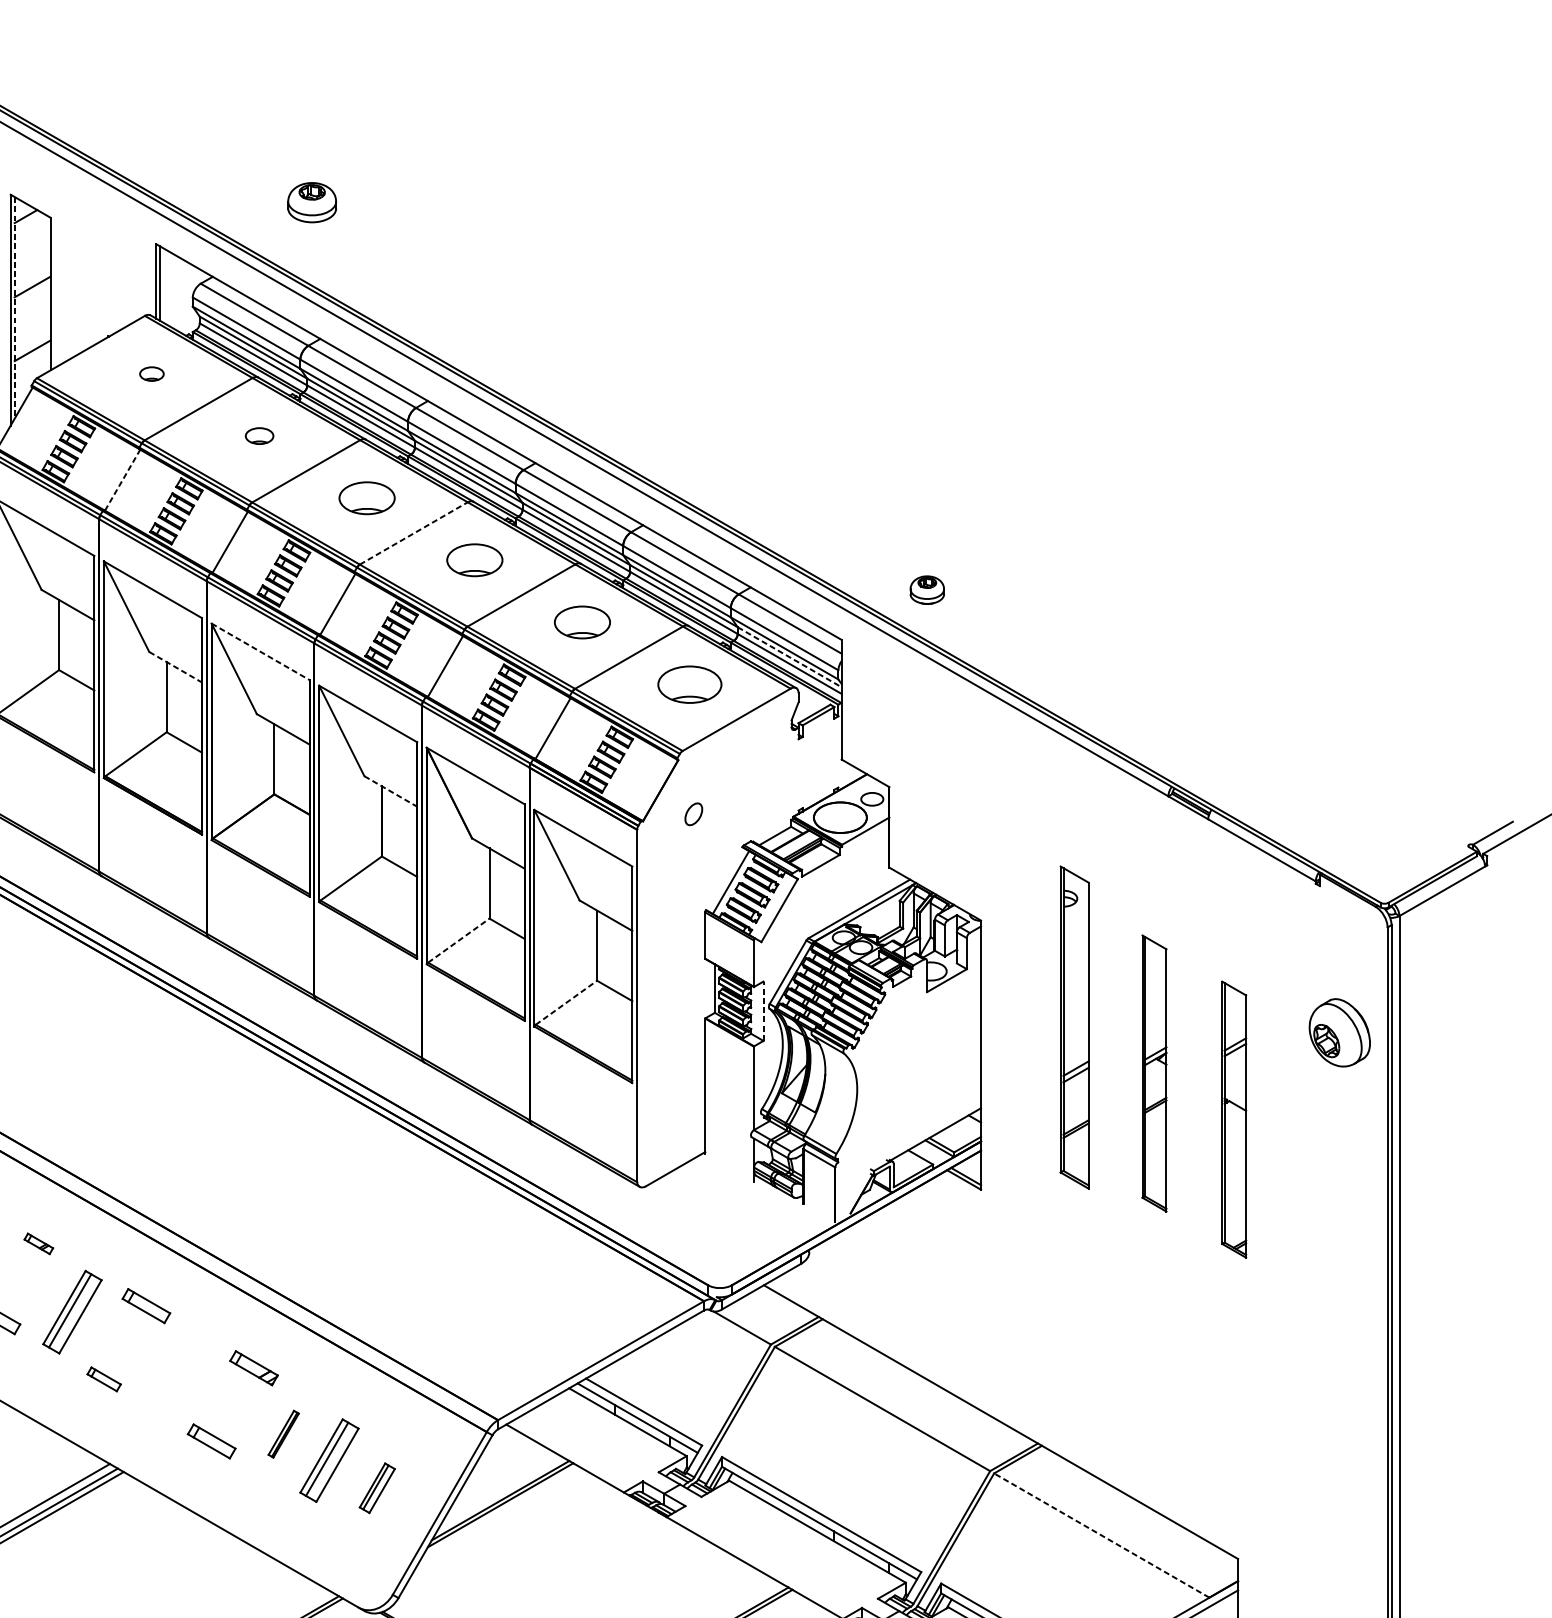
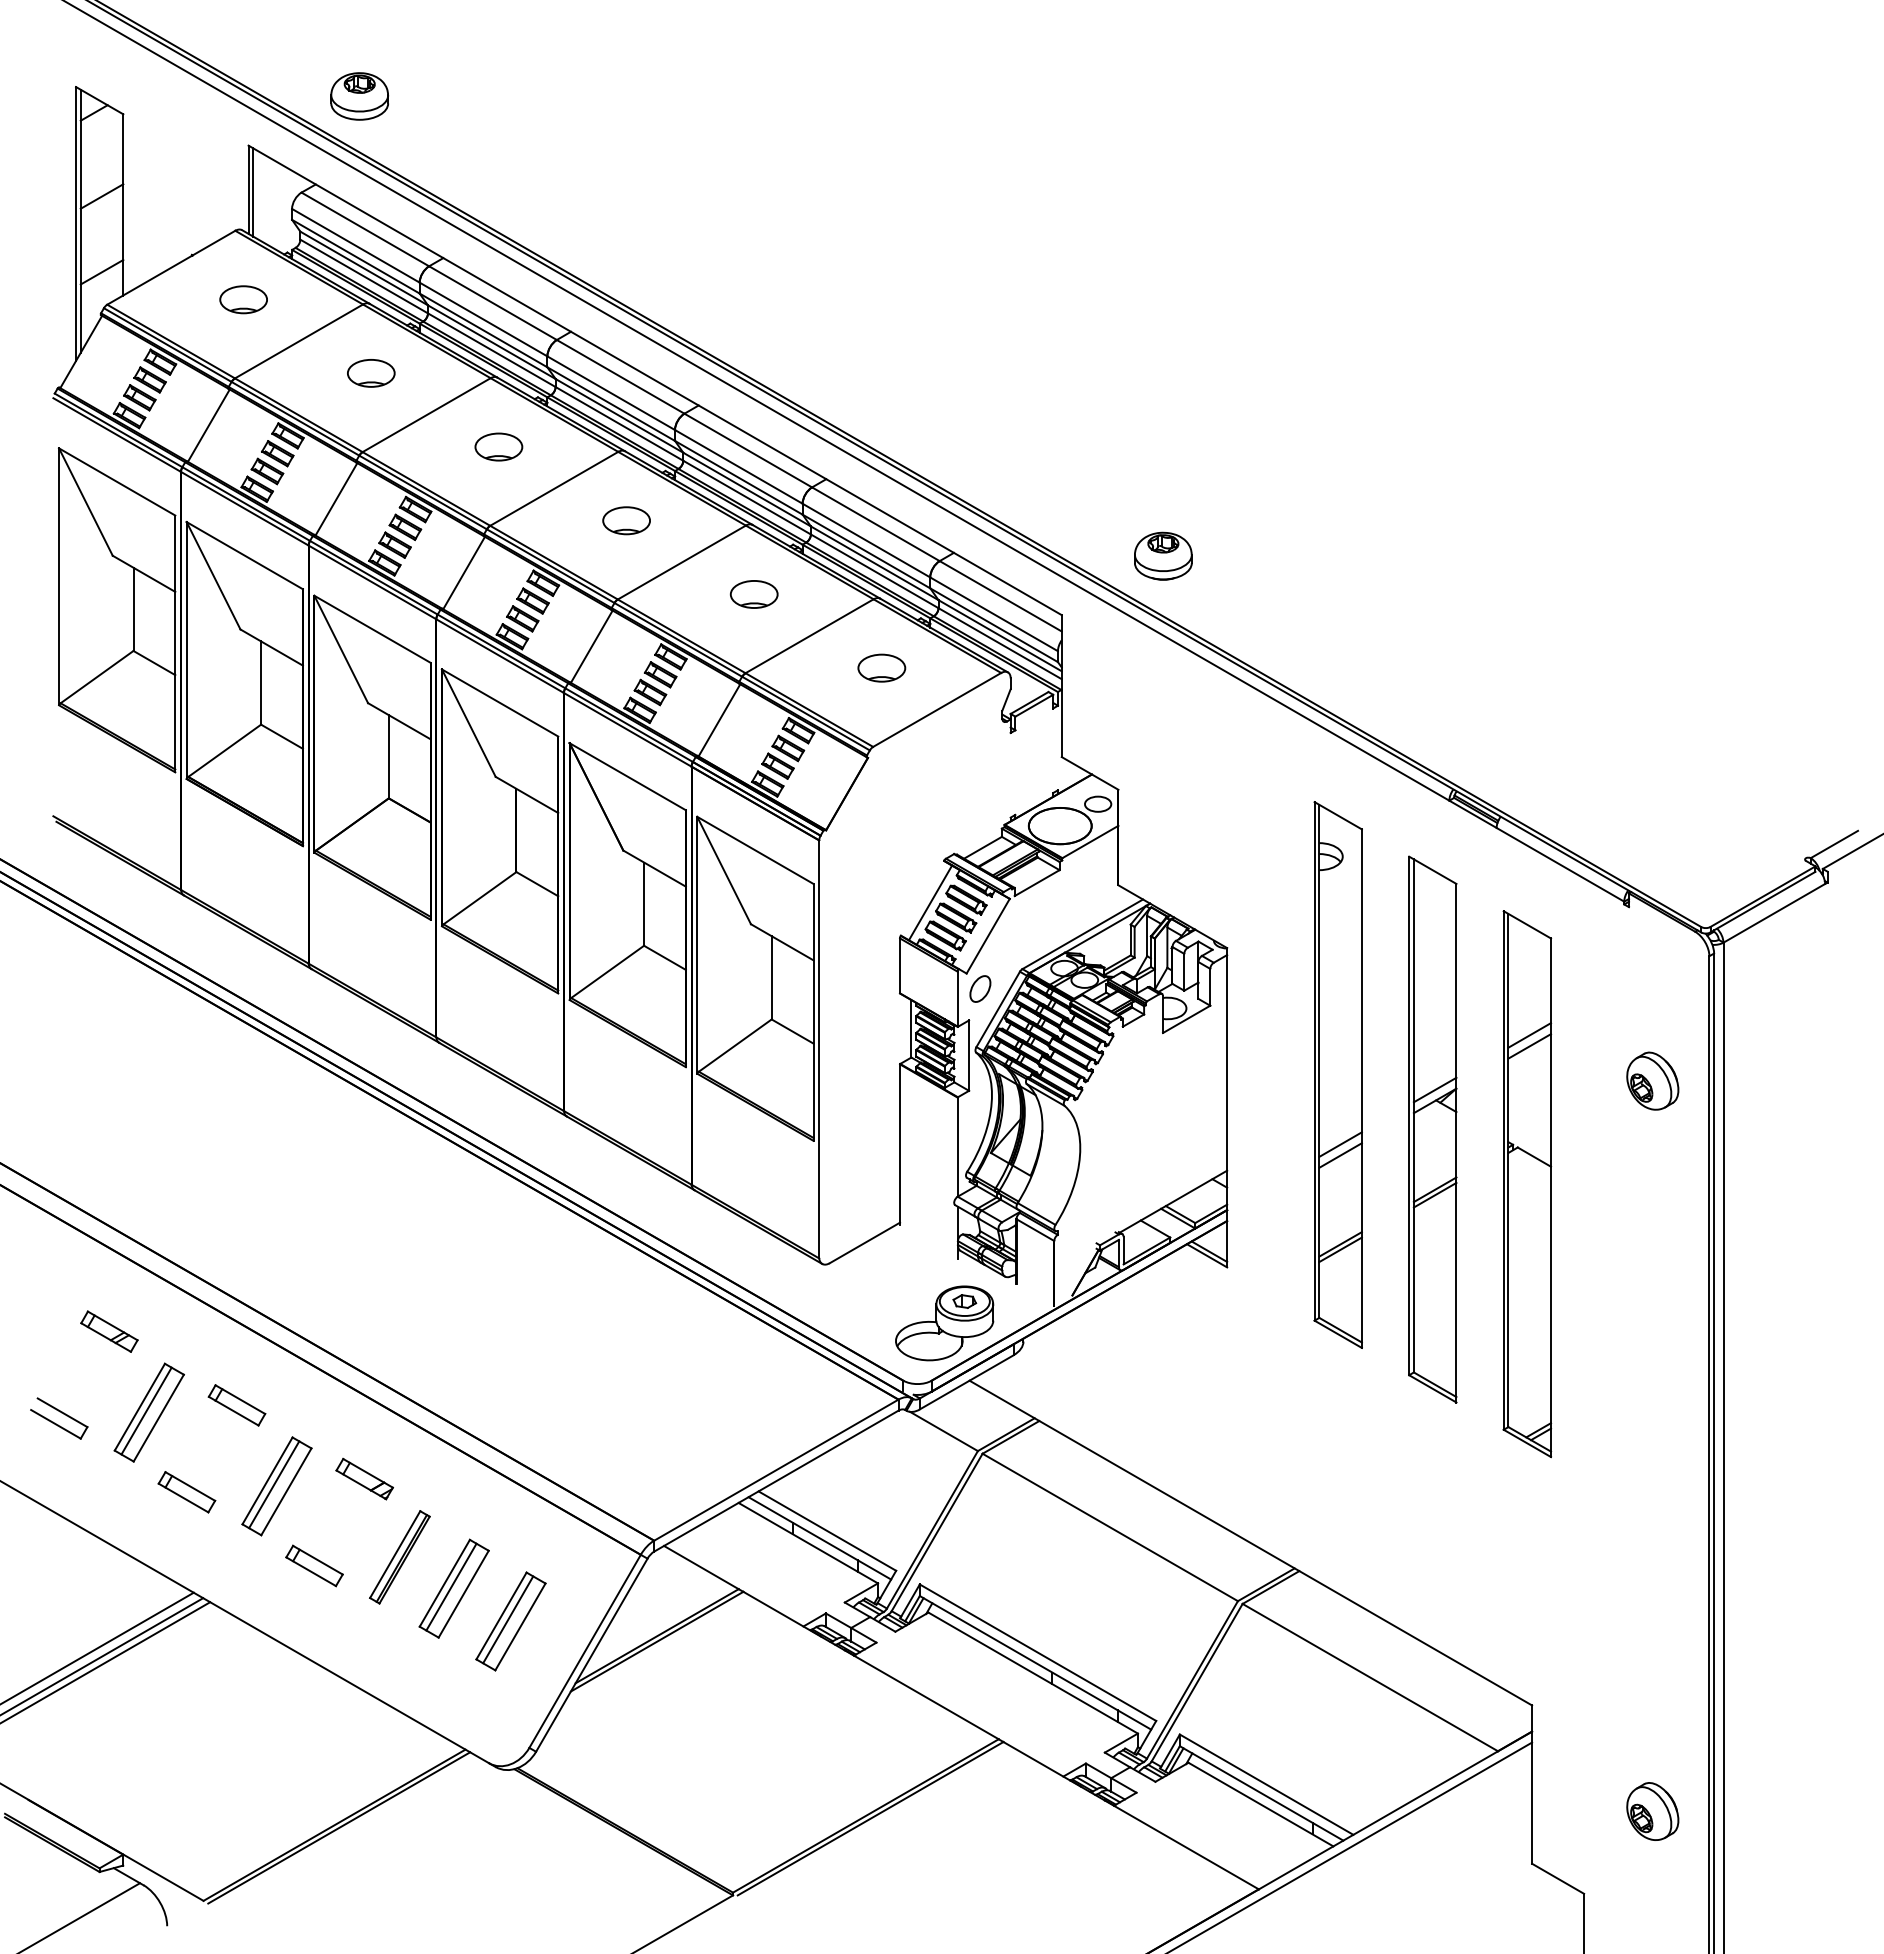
part: (312, 202) -> (359, 96), moved
line: (14, 308) -> (80, 221), dashed -> solid
part: (151, 373) -> (243, 299), size x1.67
part: (259, 436) -> (371, 373), size x1.43
line: (122, 480) -> (208, 425), dashed -> solid
part: (366, 497) -> (498, 446), size x0.71
line: (414, 533) -> (554, 488), dashed -> solid
part: (474, 560) -> (626, 520), size x0.71
part: (927, 589) -> (1163, 555), size x1.43
part: (581, 622) -> (753, 594), size x0.71
line: (260, 652) -> (372, 629), dashed -> solid
line: (790, 657) -> (1000, 635), dashed -> solid
line: (176, 667) -> (272, 647), dashed -> solid
part: (689, 684) -> (881, 667), size x0.62
line: (391, 791) -> (527, 795), dashed -> solid
part: (693, 813) -> (980, 988), moved
line: (458, 940) -> (607, 971), dashed -> solid
line: (566, 1002) -> (735, 1045), dashed -> solid
line: (763, 1011) -> (969, 1055), dashed -> solid
part: (1074, 1027) -> (1337, 1074), size x1.43
part: (1339, 1032) -> (1652, 1080), size x0.71
part: (1154, 1073) -> (1432, 1129), size x1.67
part: (1234, 1119) -> (1527, 1184), size x1.67
part: (742, 1237) -> (944, 1323), added
part: (38, 1243) -> (109, 1331), size x1.67
part: (179, 1374) -> (276, 1486), added
part: (103, 1379) -> (186, 1492), size x1.43
part: (283, 1434) -> (399, 1557), size x1.67
part: (376, 1488) -> (510, 1621), size x1.67
line: (1101, 1535) -> (1369, 1677), dashed -> solid

